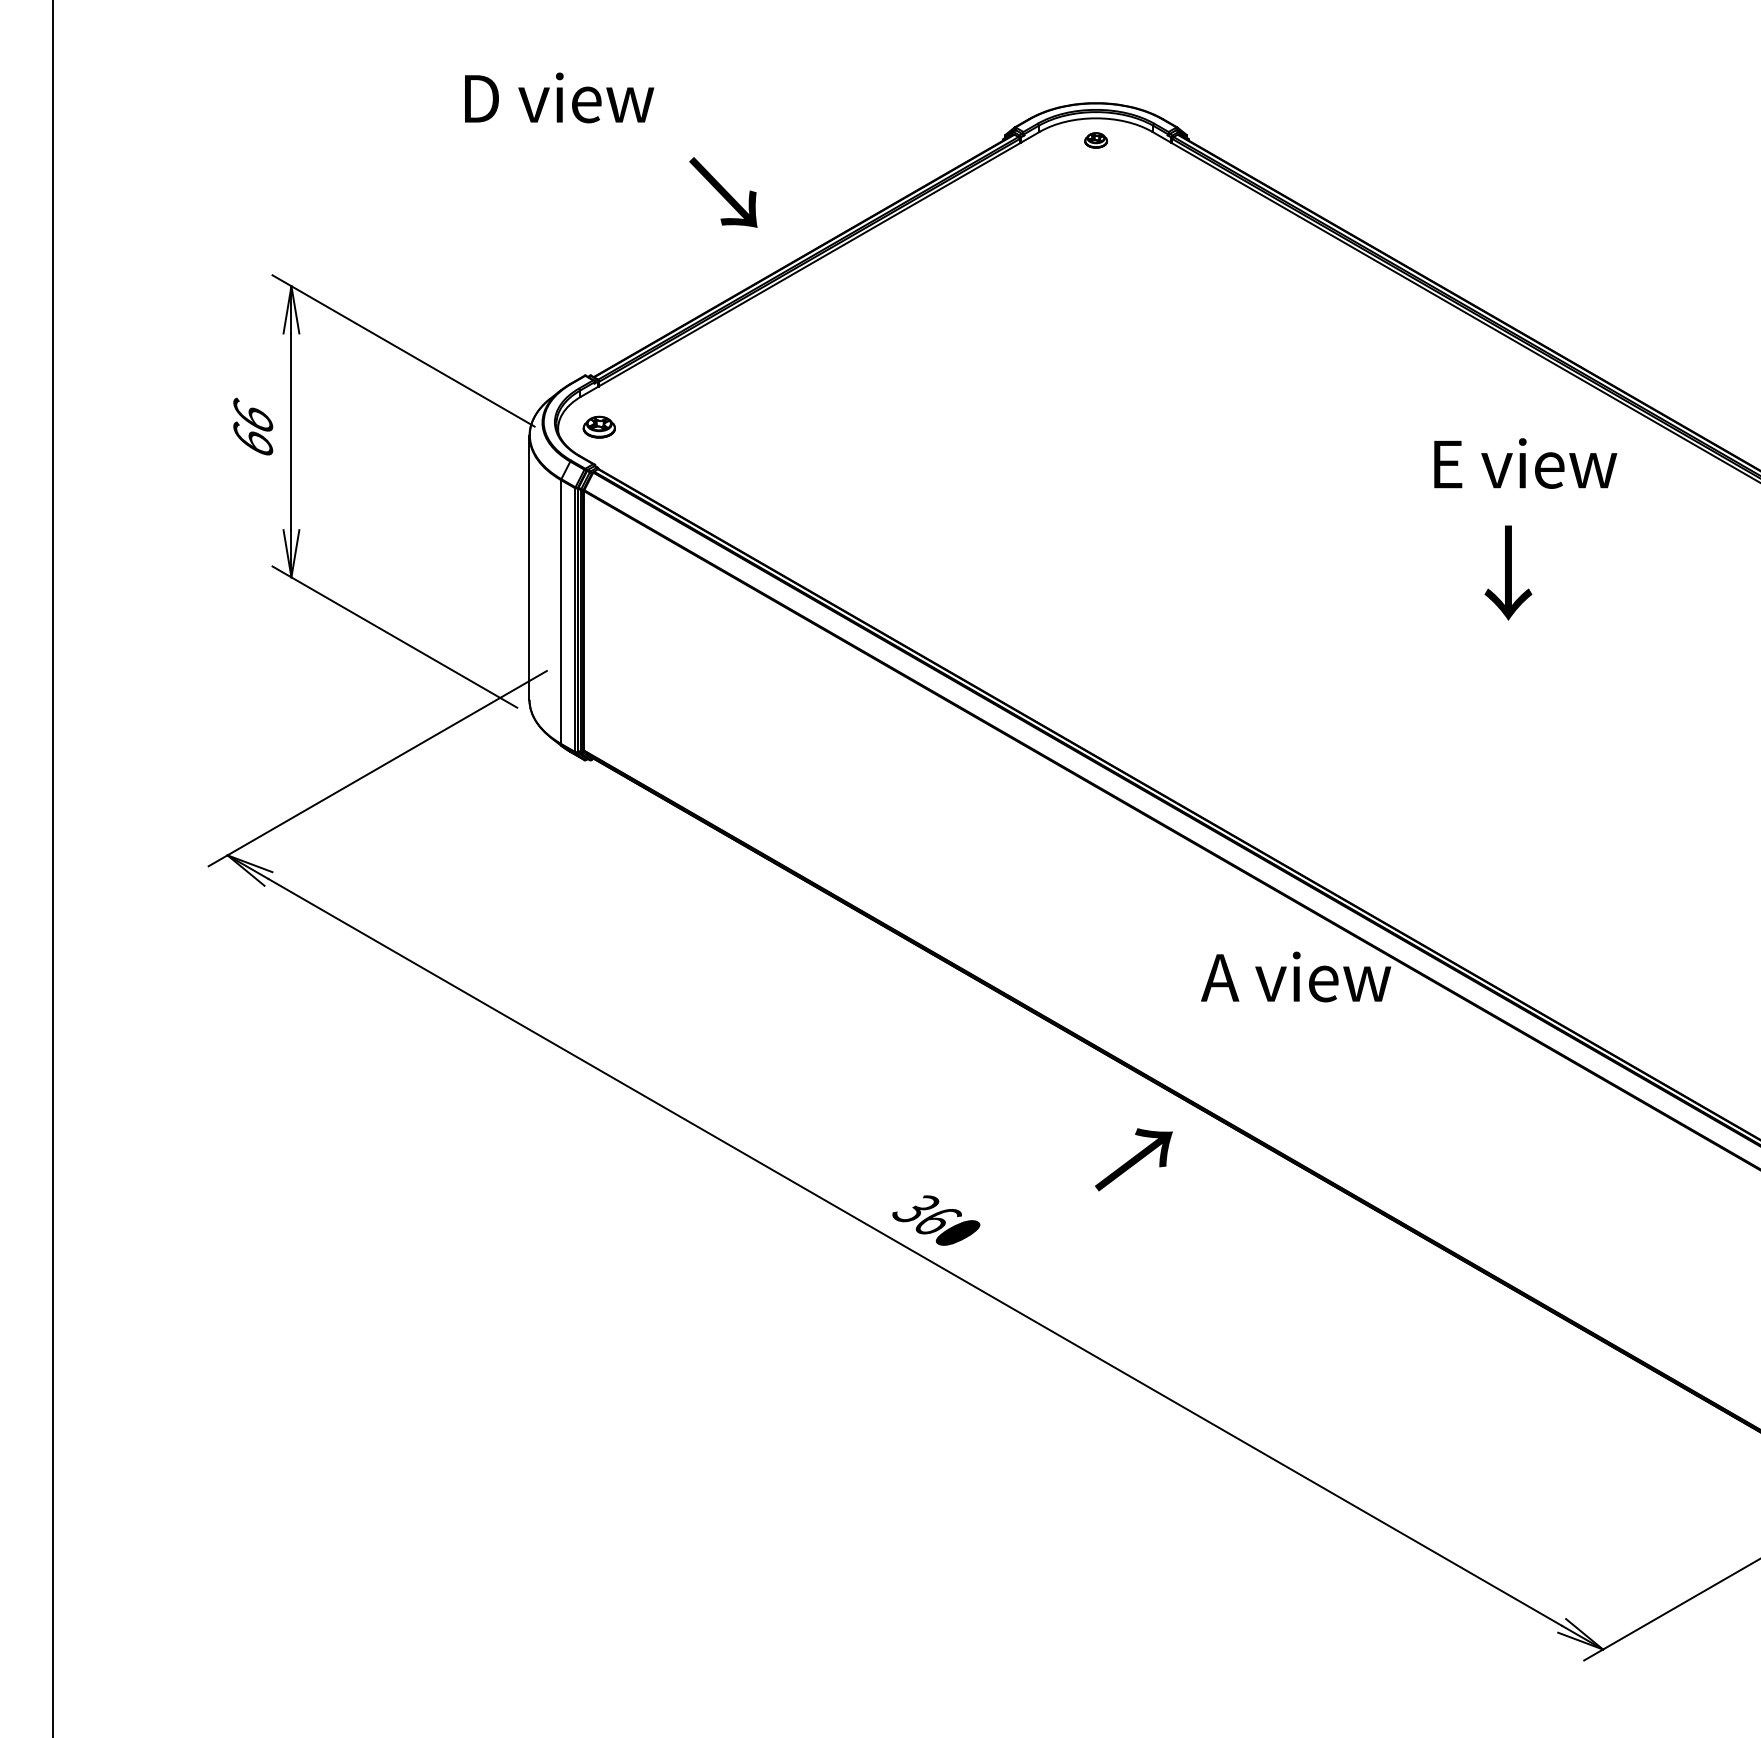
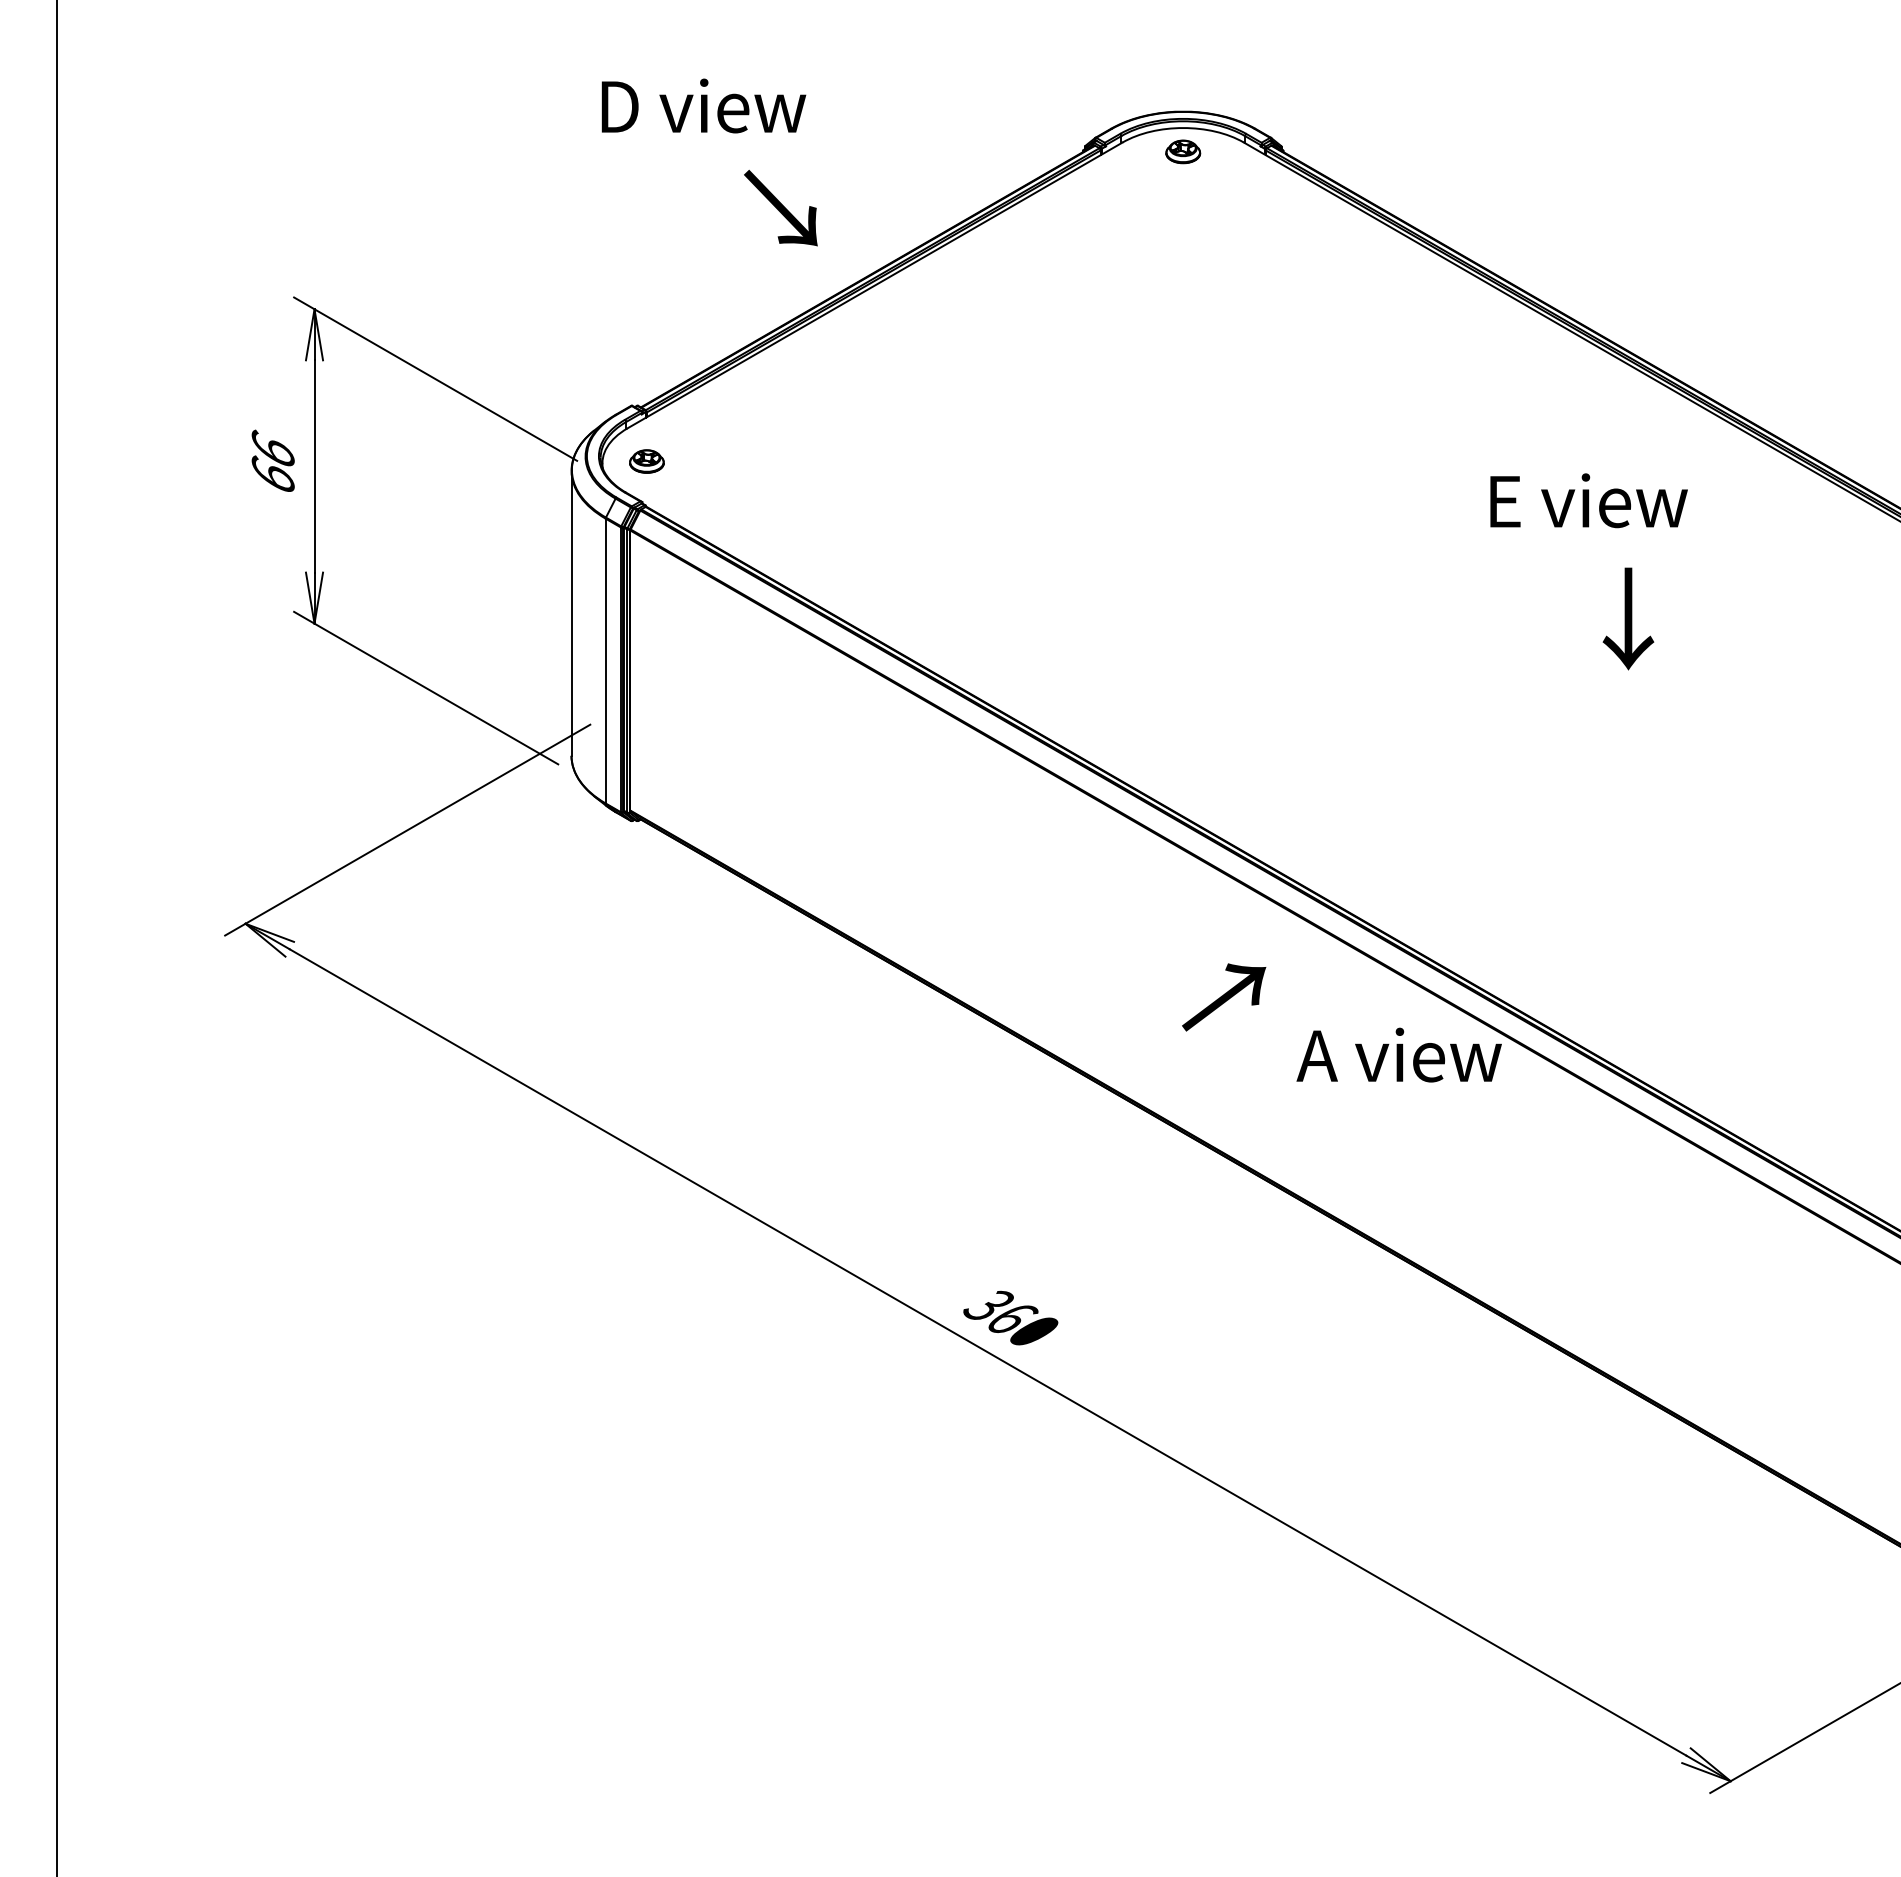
text: (559, 97) -> (703, 105), moved
part: (1096, 140) -> (1183, 151), size x1.43
text: (1525, 463) -> (1588, 500), moved
text: (1134, 1159) -> (1224, 997), moved

